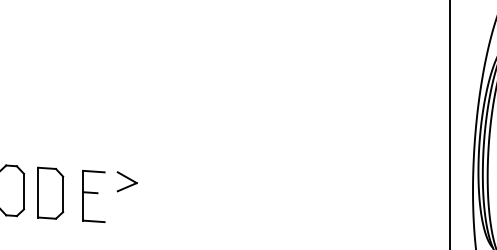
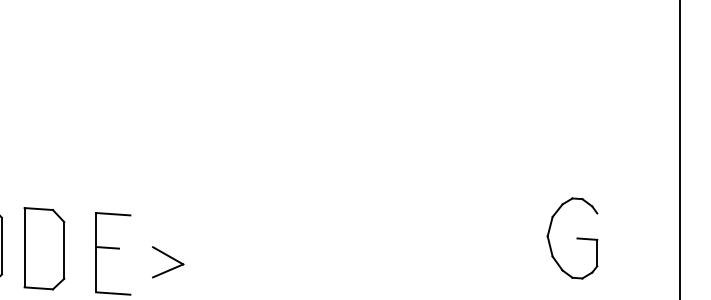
part: (126, 181) -> (166, 261), moved
part: (381, 186) -> (571, 237), added

